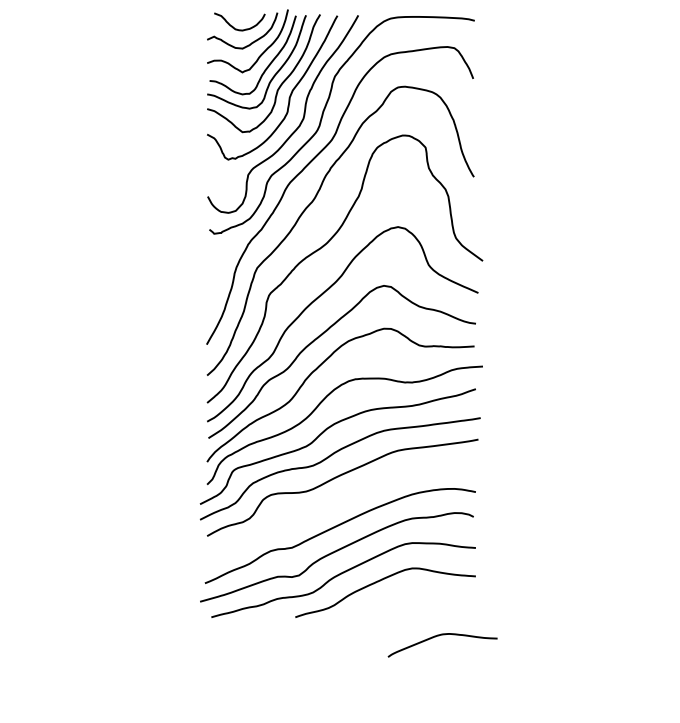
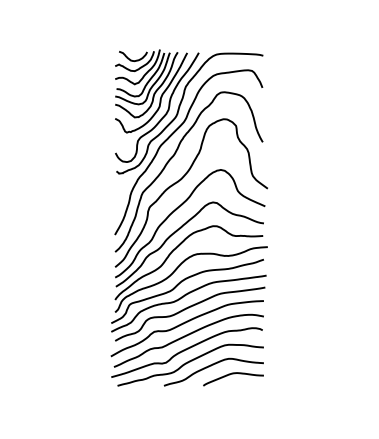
curve: (330, 506) -> (183, 324), added
curve: (442, 636) -> (233, 374), moved

